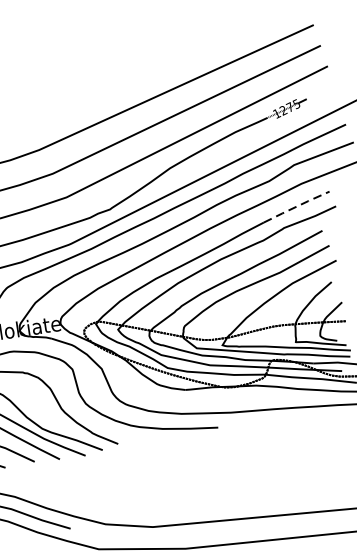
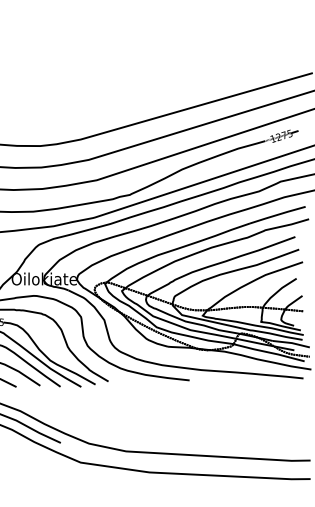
line: (296, 206) -> (277, 214), dashed -> solid

